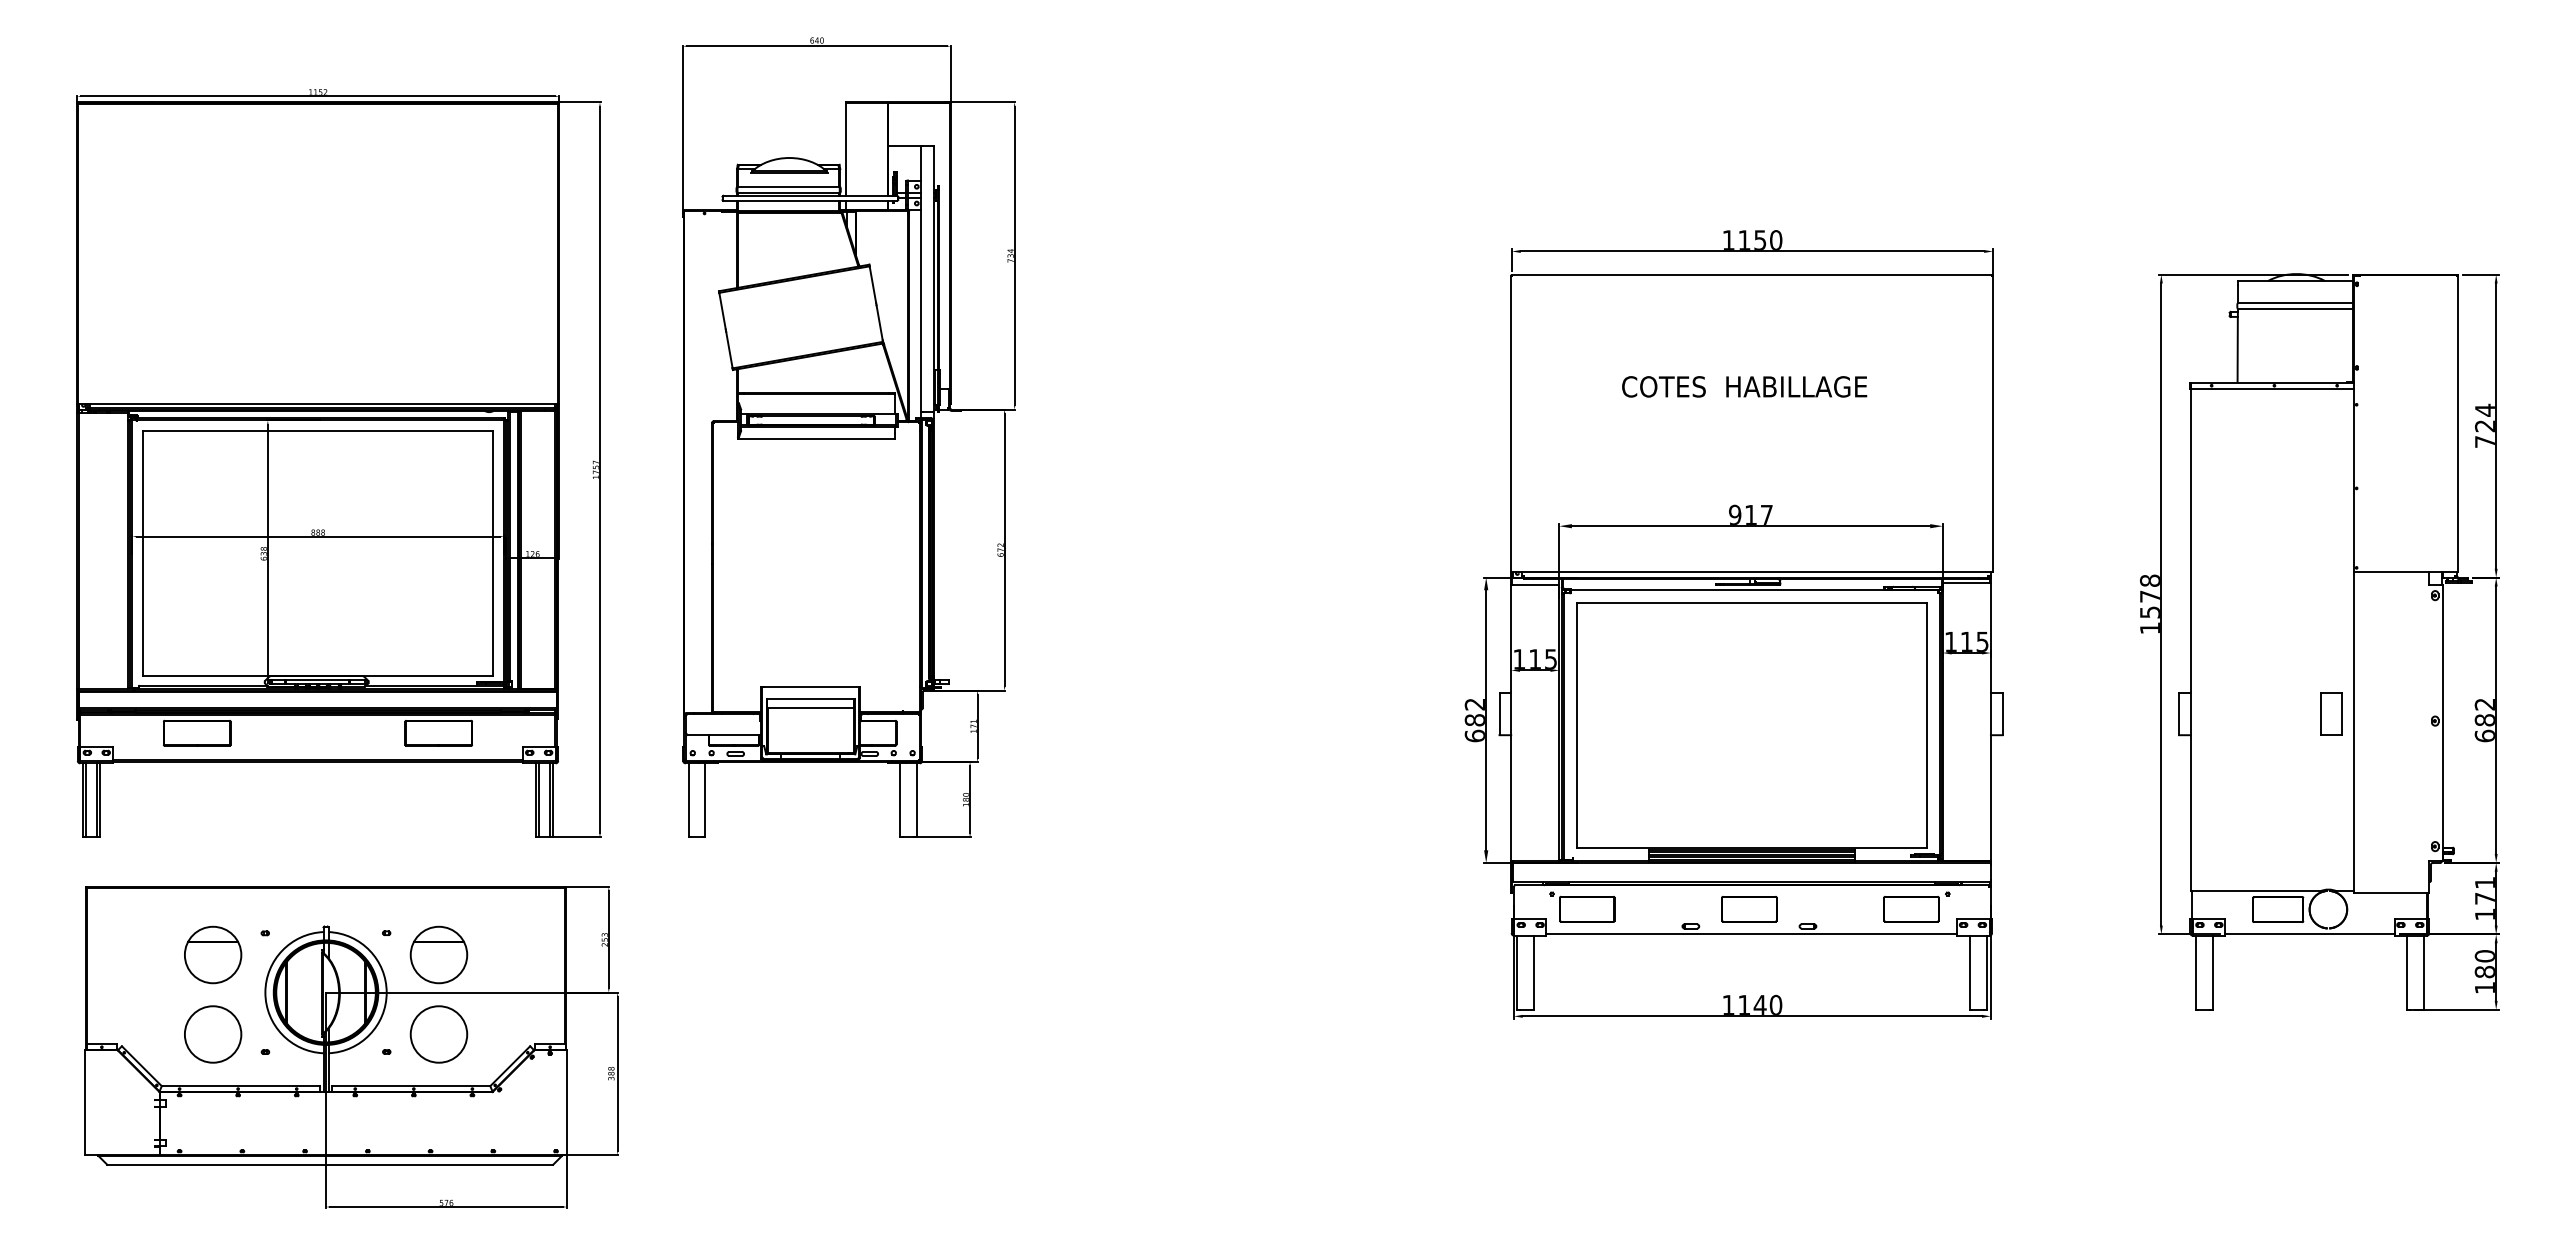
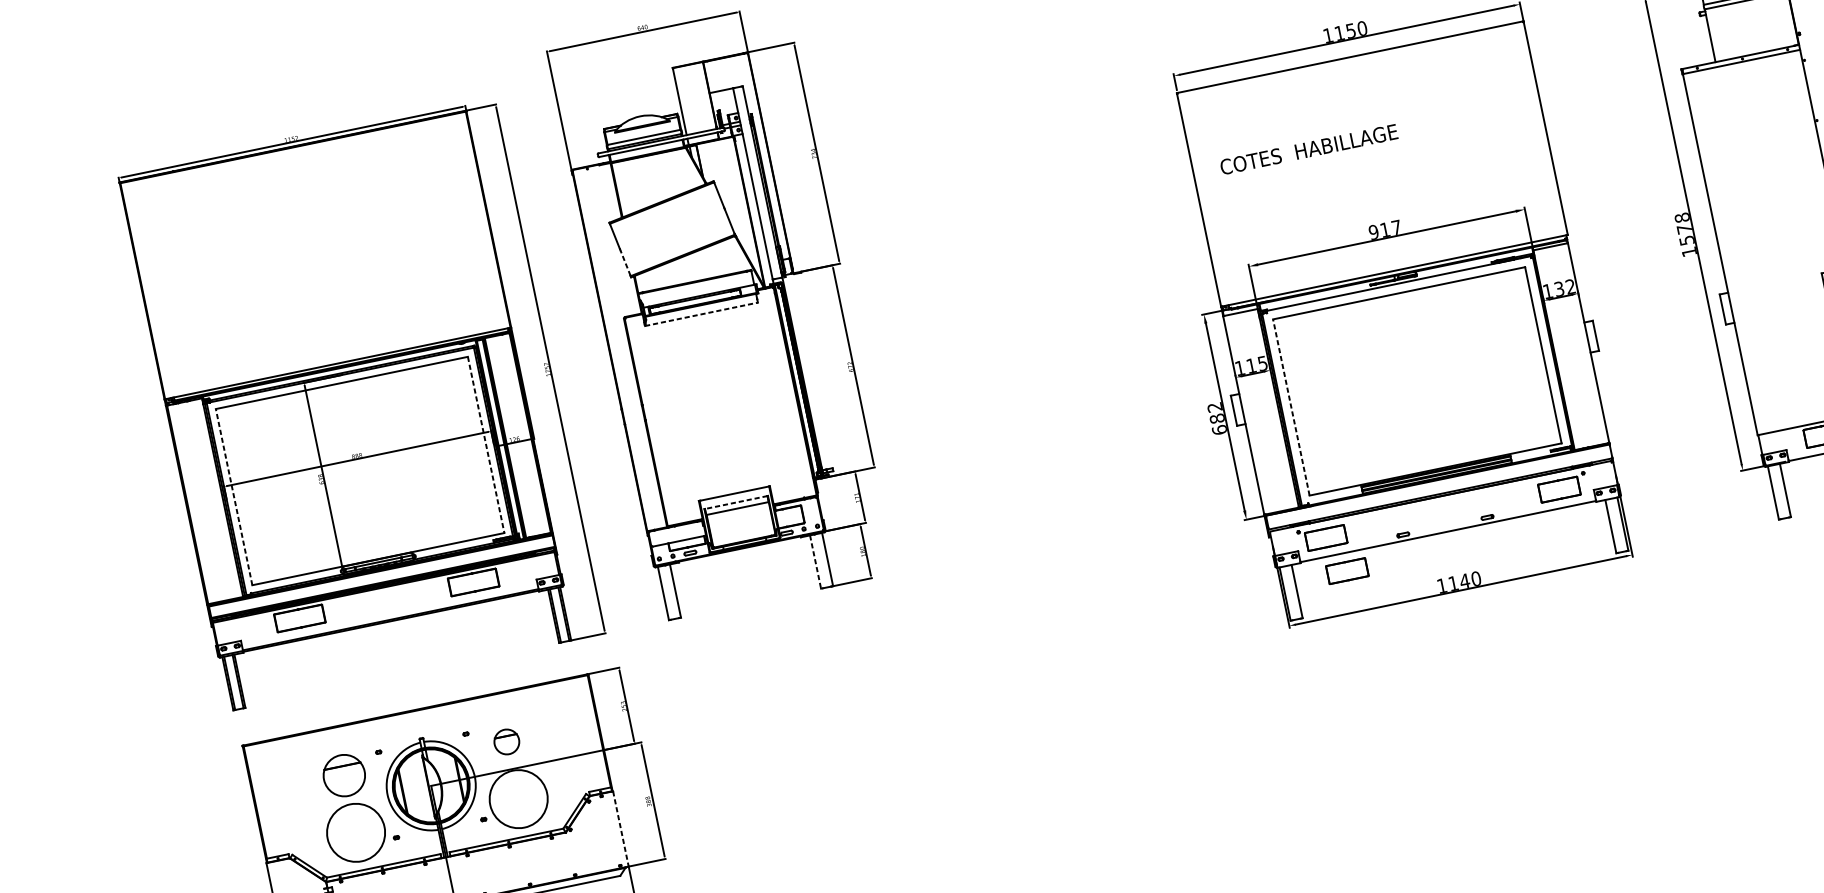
line: (729, 349) -> (625, 263), solid -> dashed
text: (1744, 386) -> (1308, 149), moved
line: (816, 438) -> (701, 314), solid -> dashed
line: (143, 552) -> (234, 496), solid -> dashed
line: (493, 553) -> (486, 444), solid -> dashed
text: (1974, 641) -> (1564, 287), 115 -> 132
line: (810, 699) -> (736, 502), solid -> dashed
line: (1576, 725) -> (1291, 407), solid -> dashed
line: (900, 800) -> (815, 562), solid -> dashed
part: (1749, 909) -> (1347, 571), moved
part: (438, 954) -> (506, 741), size x0.6
circle: (213, 1034) -> (356, 832), size x1.4
circle: (438, 1034) -> (518, 799), size x1.4
line: (566, 1102) -> (620, 829), solid -> dashed

